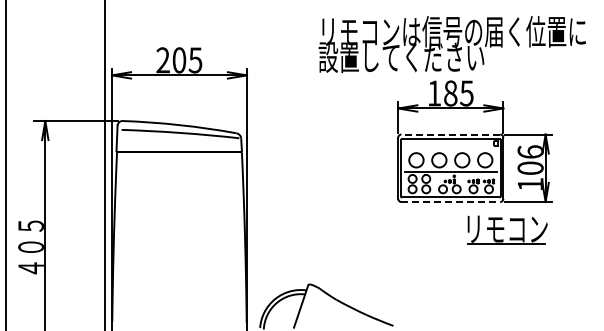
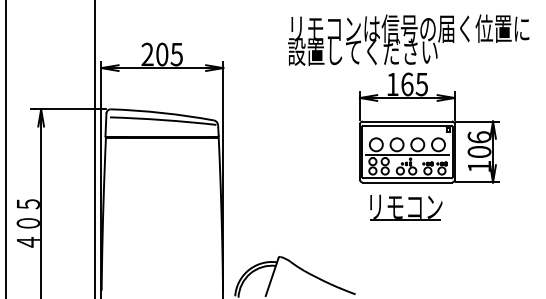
text: (450, 93) -> (407, 84), 185 -> 165
line: (450, 134) -> (407, 121), dashed -> solid
line: (451, 202) -> (408, 182), dashed -> solid
part: (507, 229) -> (406, 207), moved

